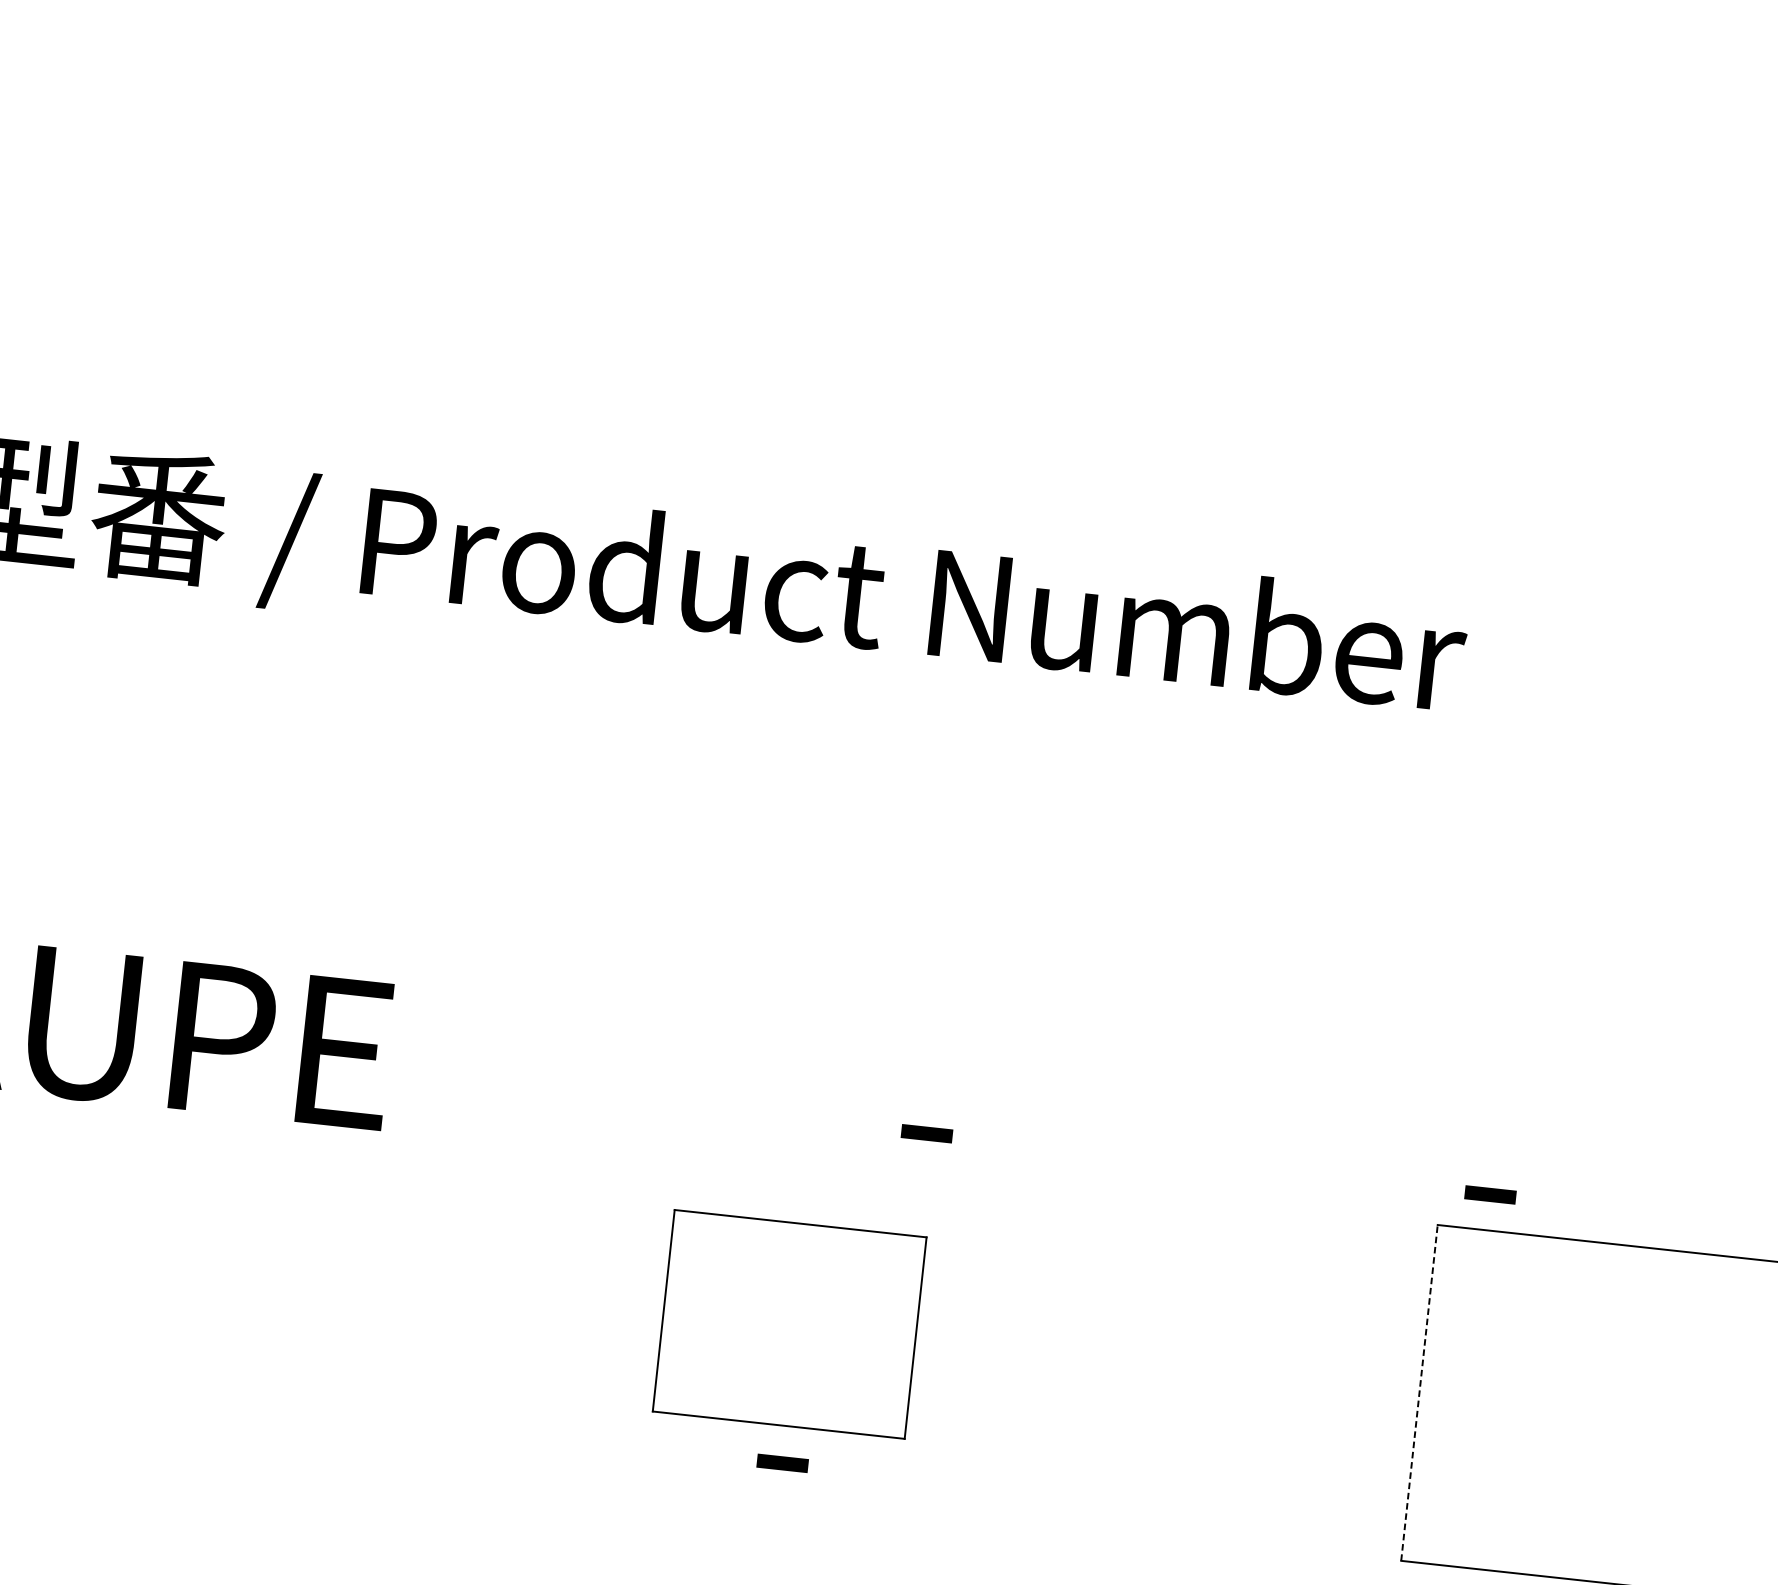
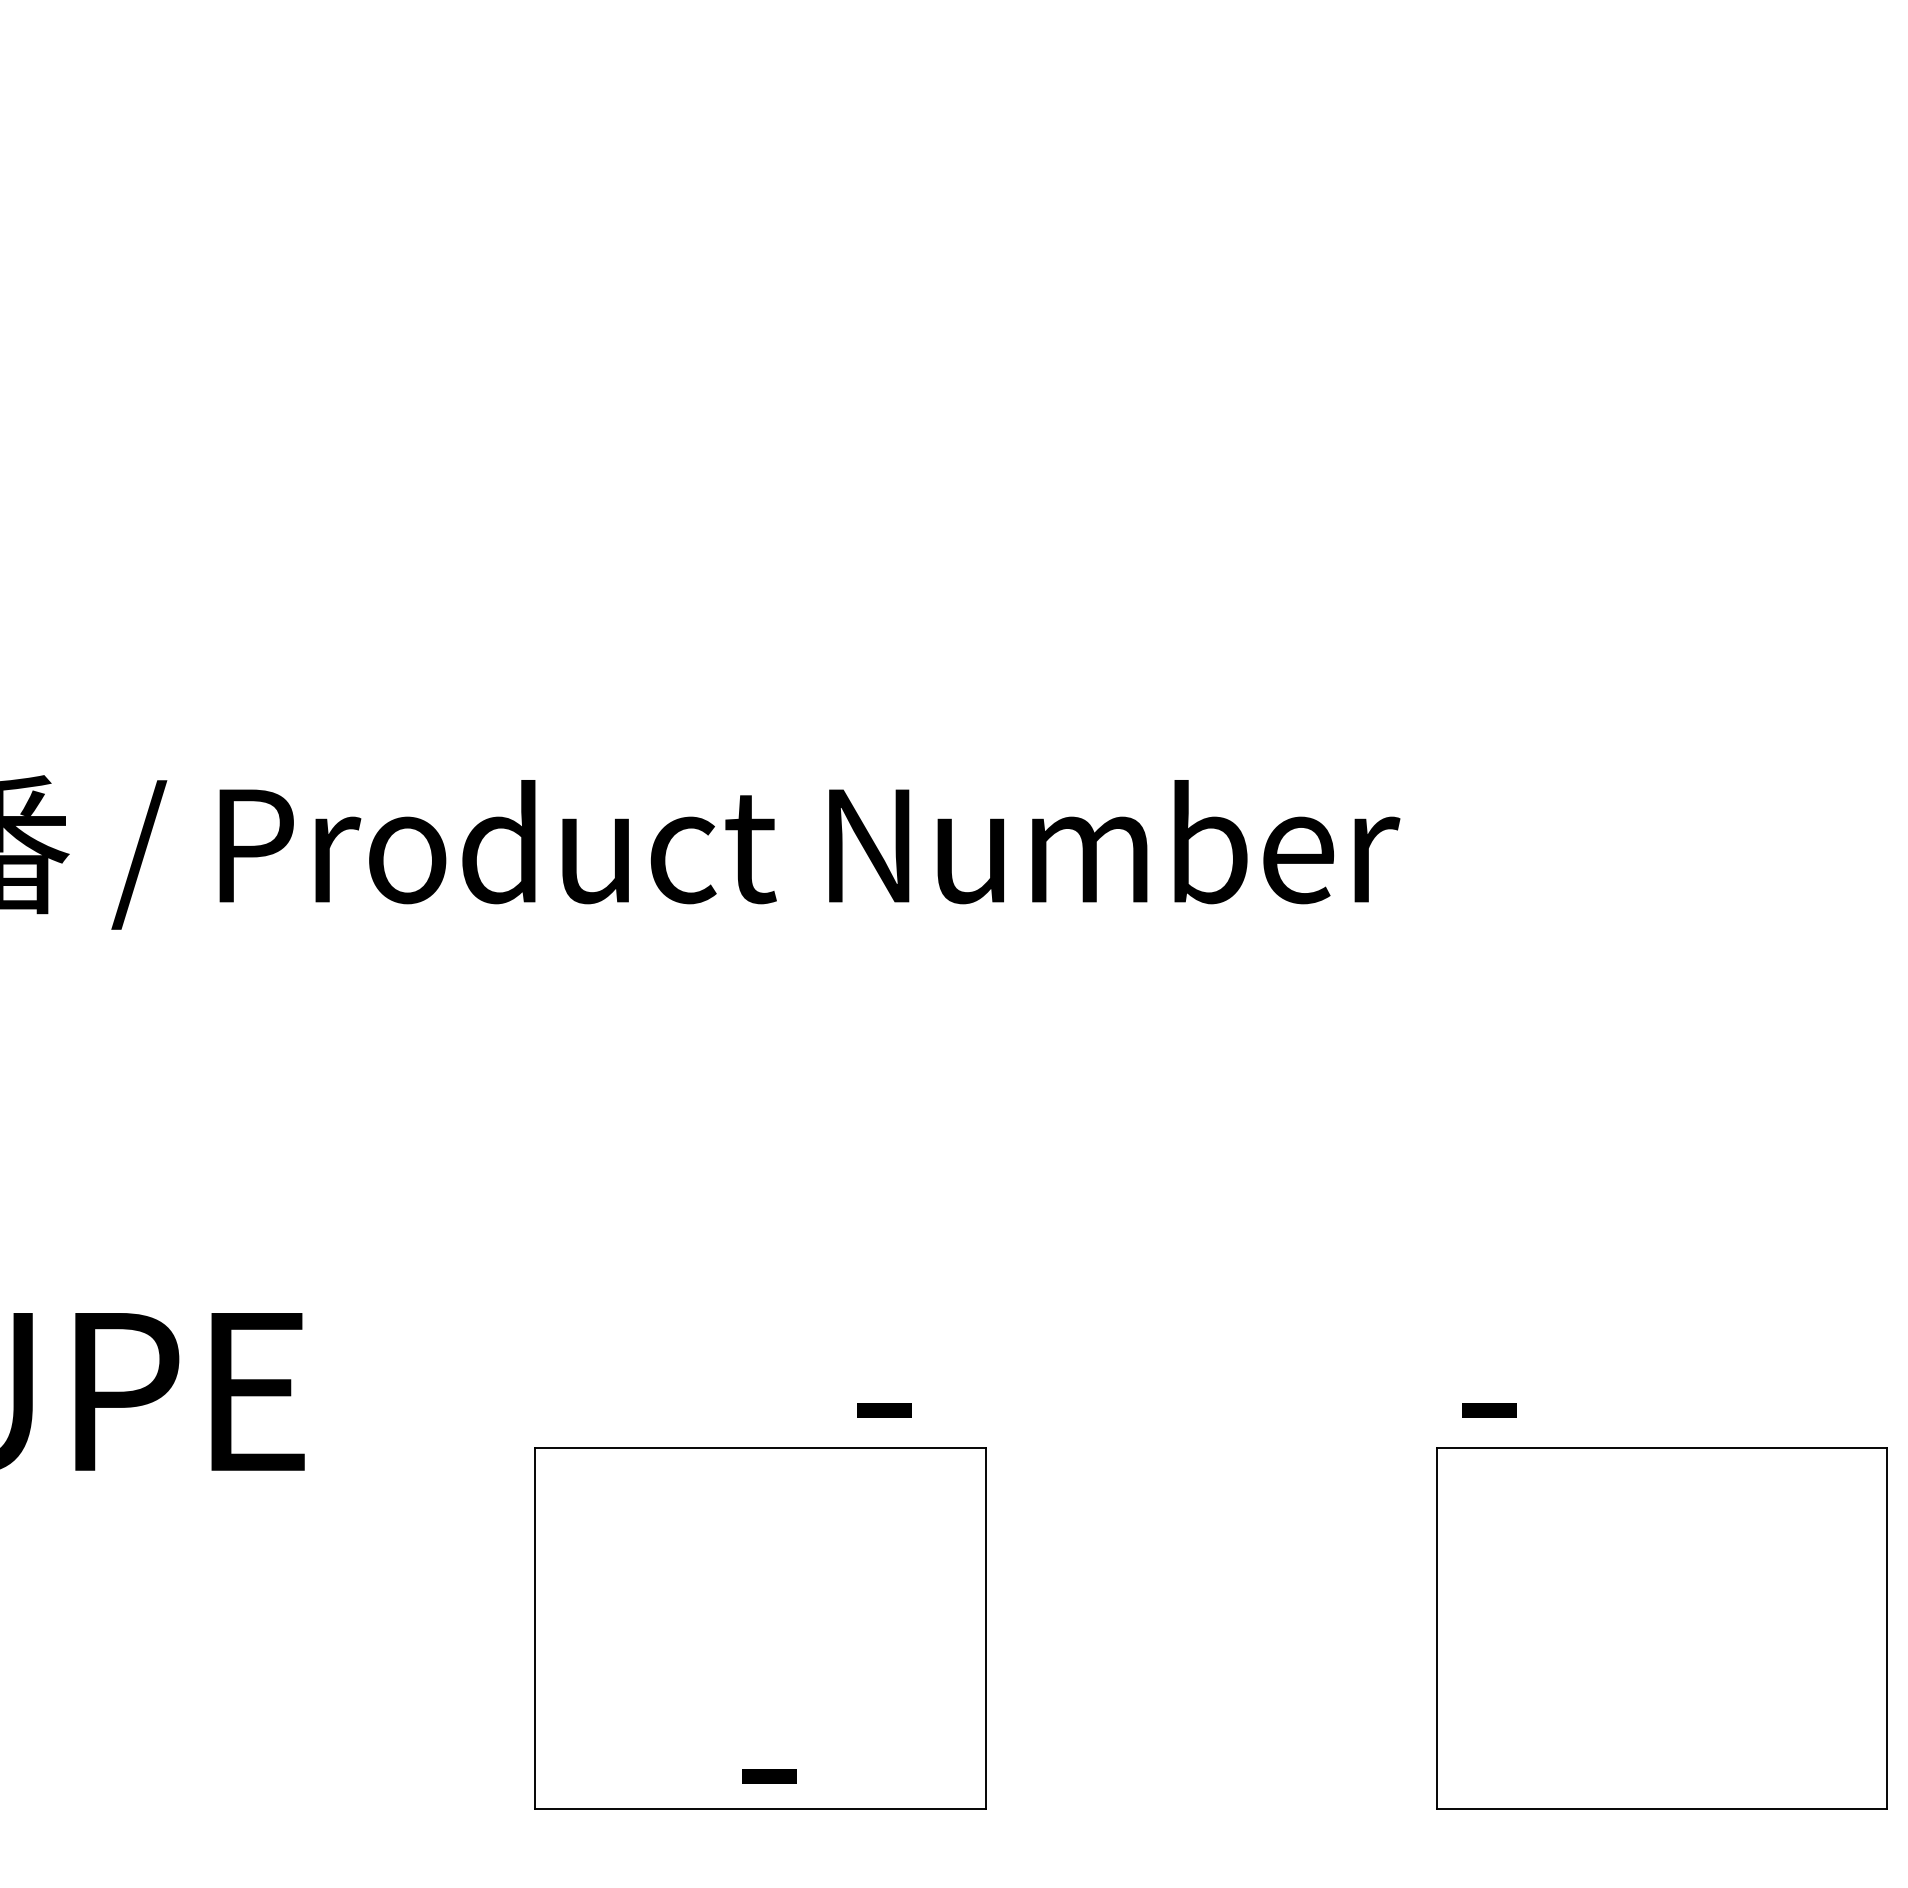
part: (789, 1324) -> (760, 1628), size x1.67
line: (1419, 1392) -> (1436, 1628), dashed -> solid

